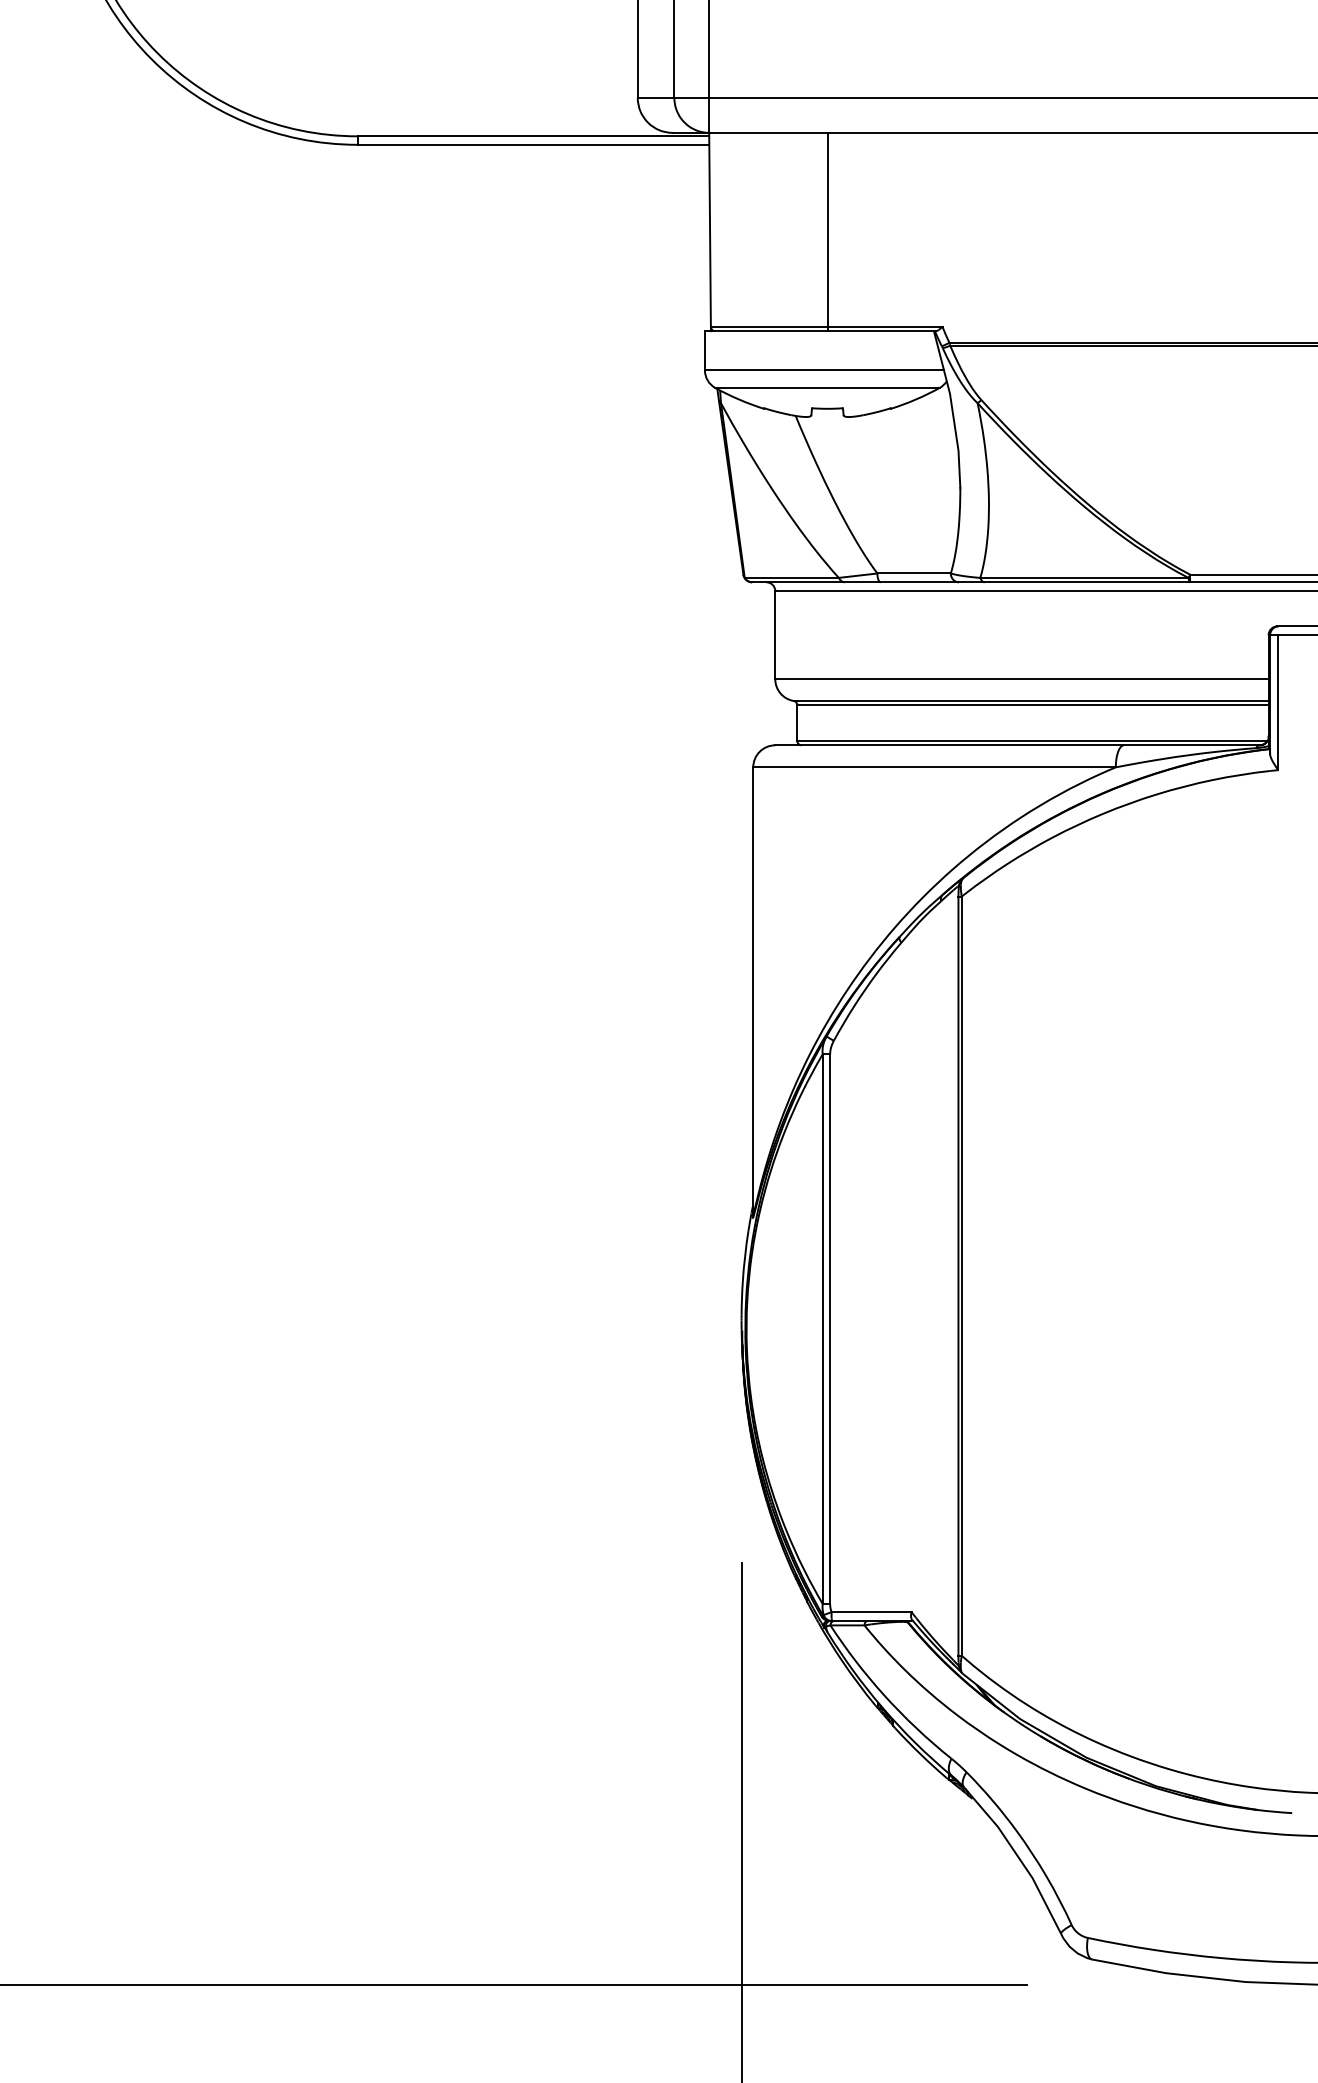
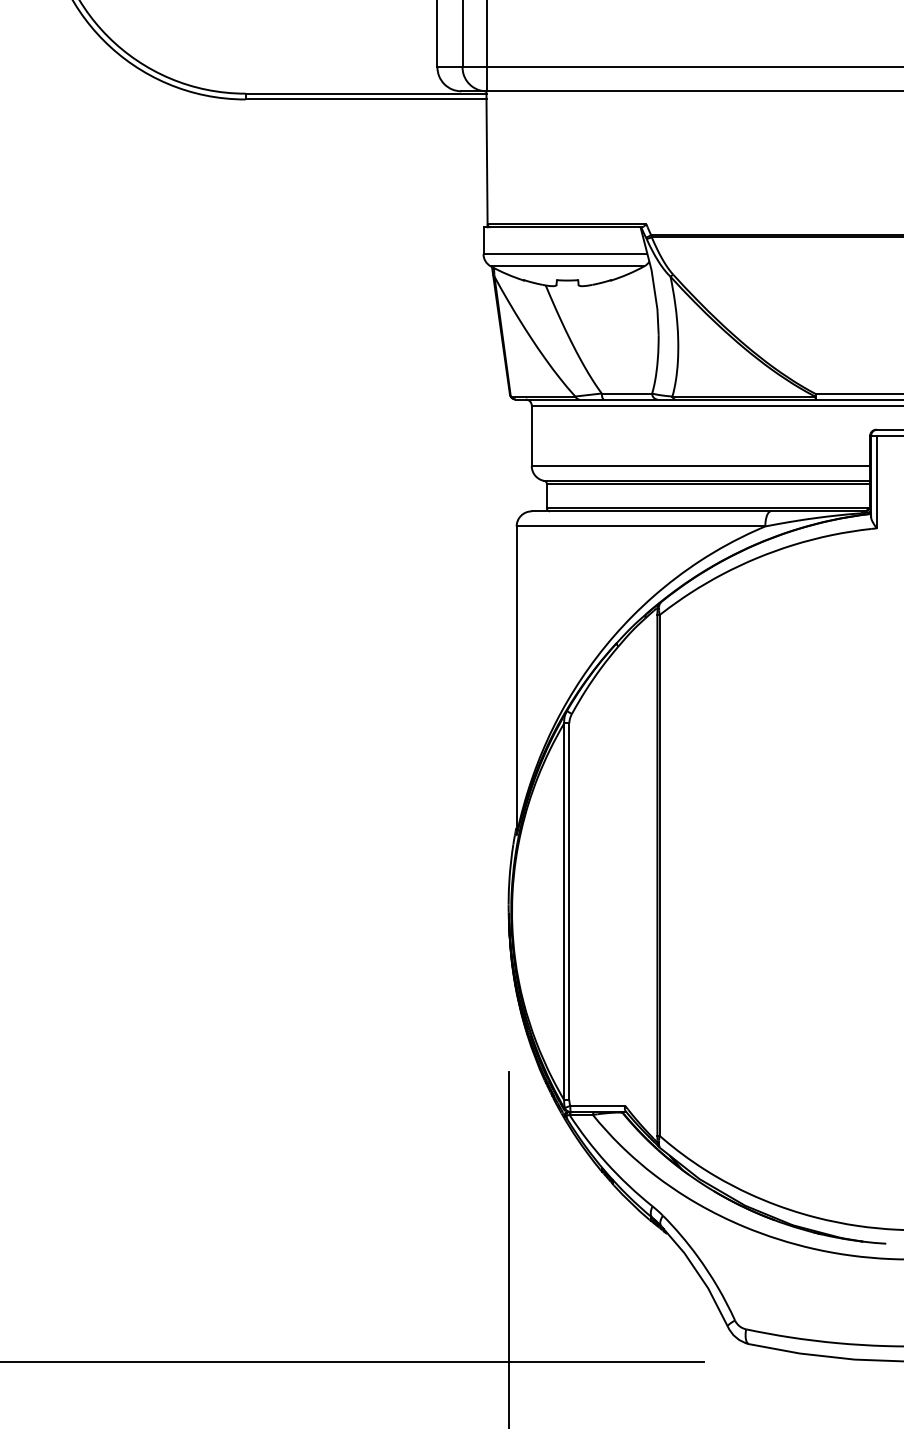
line: (828, 232) -> (568, 159), removed

